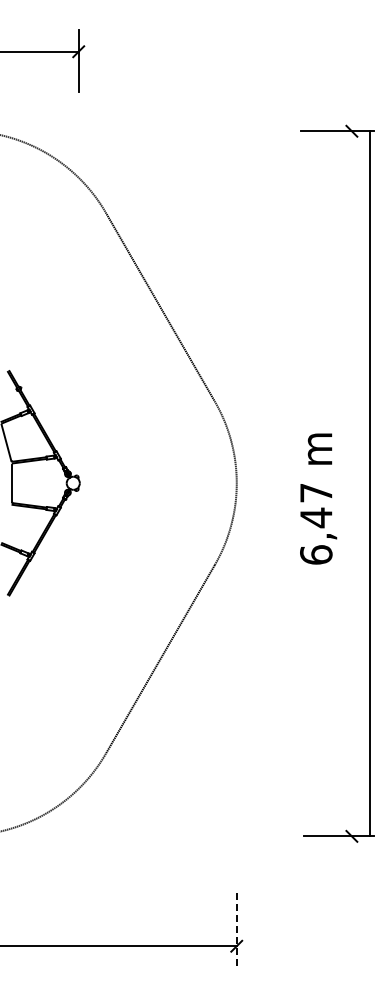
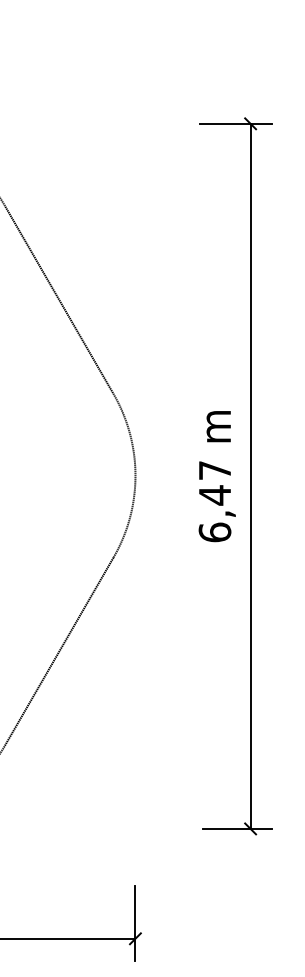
line: (369, 483) -> (250, 476), moved
text: (318, 498) -> (217, 476), moved
line: (236, 930) -> (135, 923), dashed -> solid

